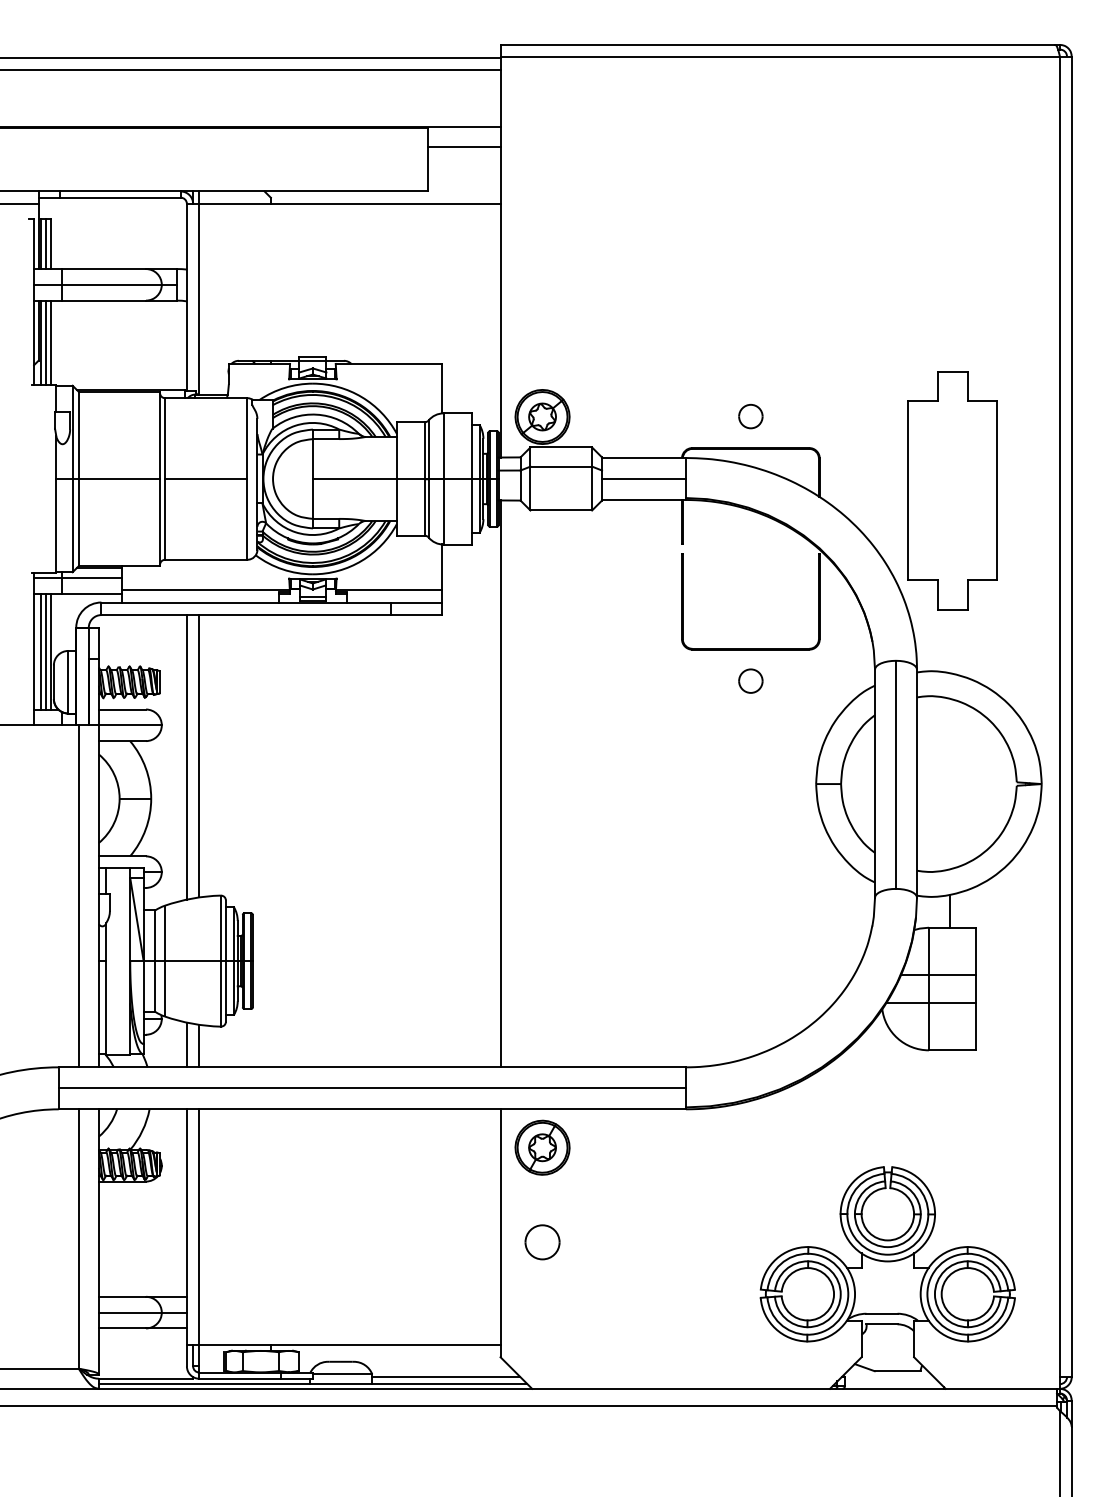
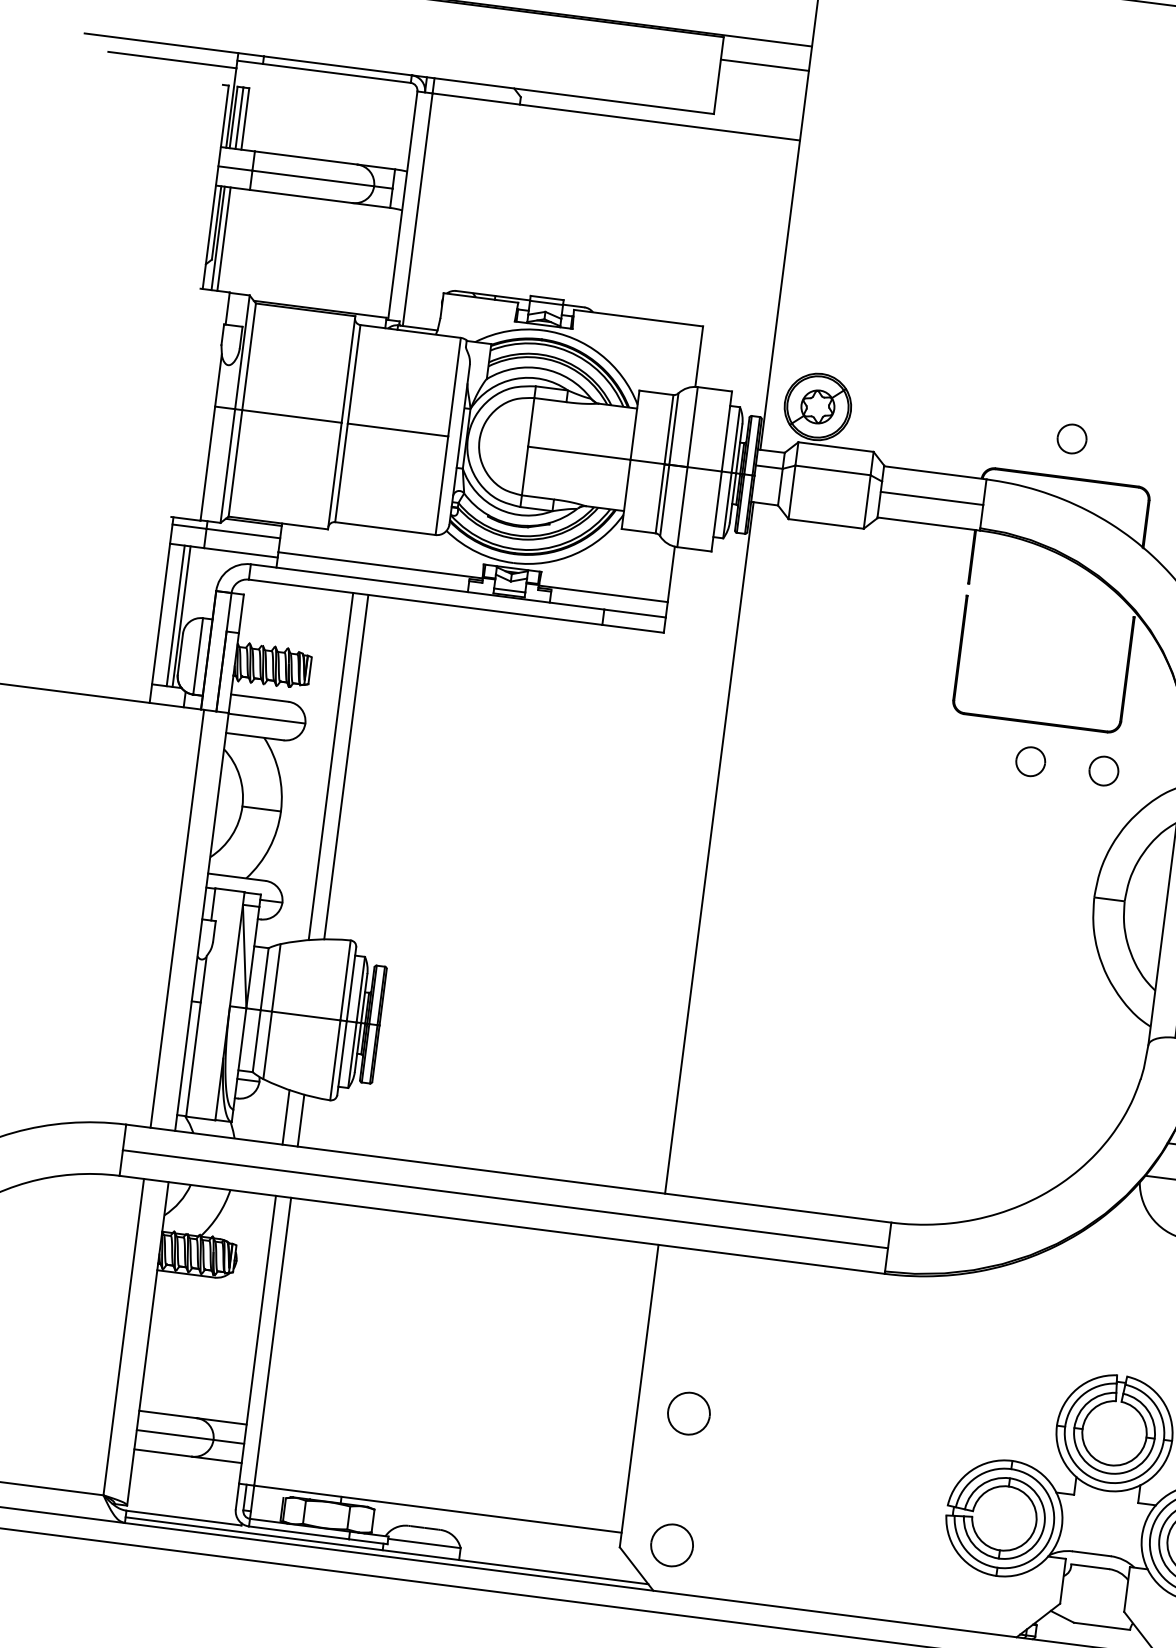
line: (50, 342) -> (229, 239), removed
line: (41, 651) -> (170, 614), removed
part: (810, 680) -> (1103, 770), added
part: (542, 1147) -> (703, 1297), removed
part: (542, 1350) -> (672, 1545), added
line: (446, 1377) -> (550, 1563), removed

